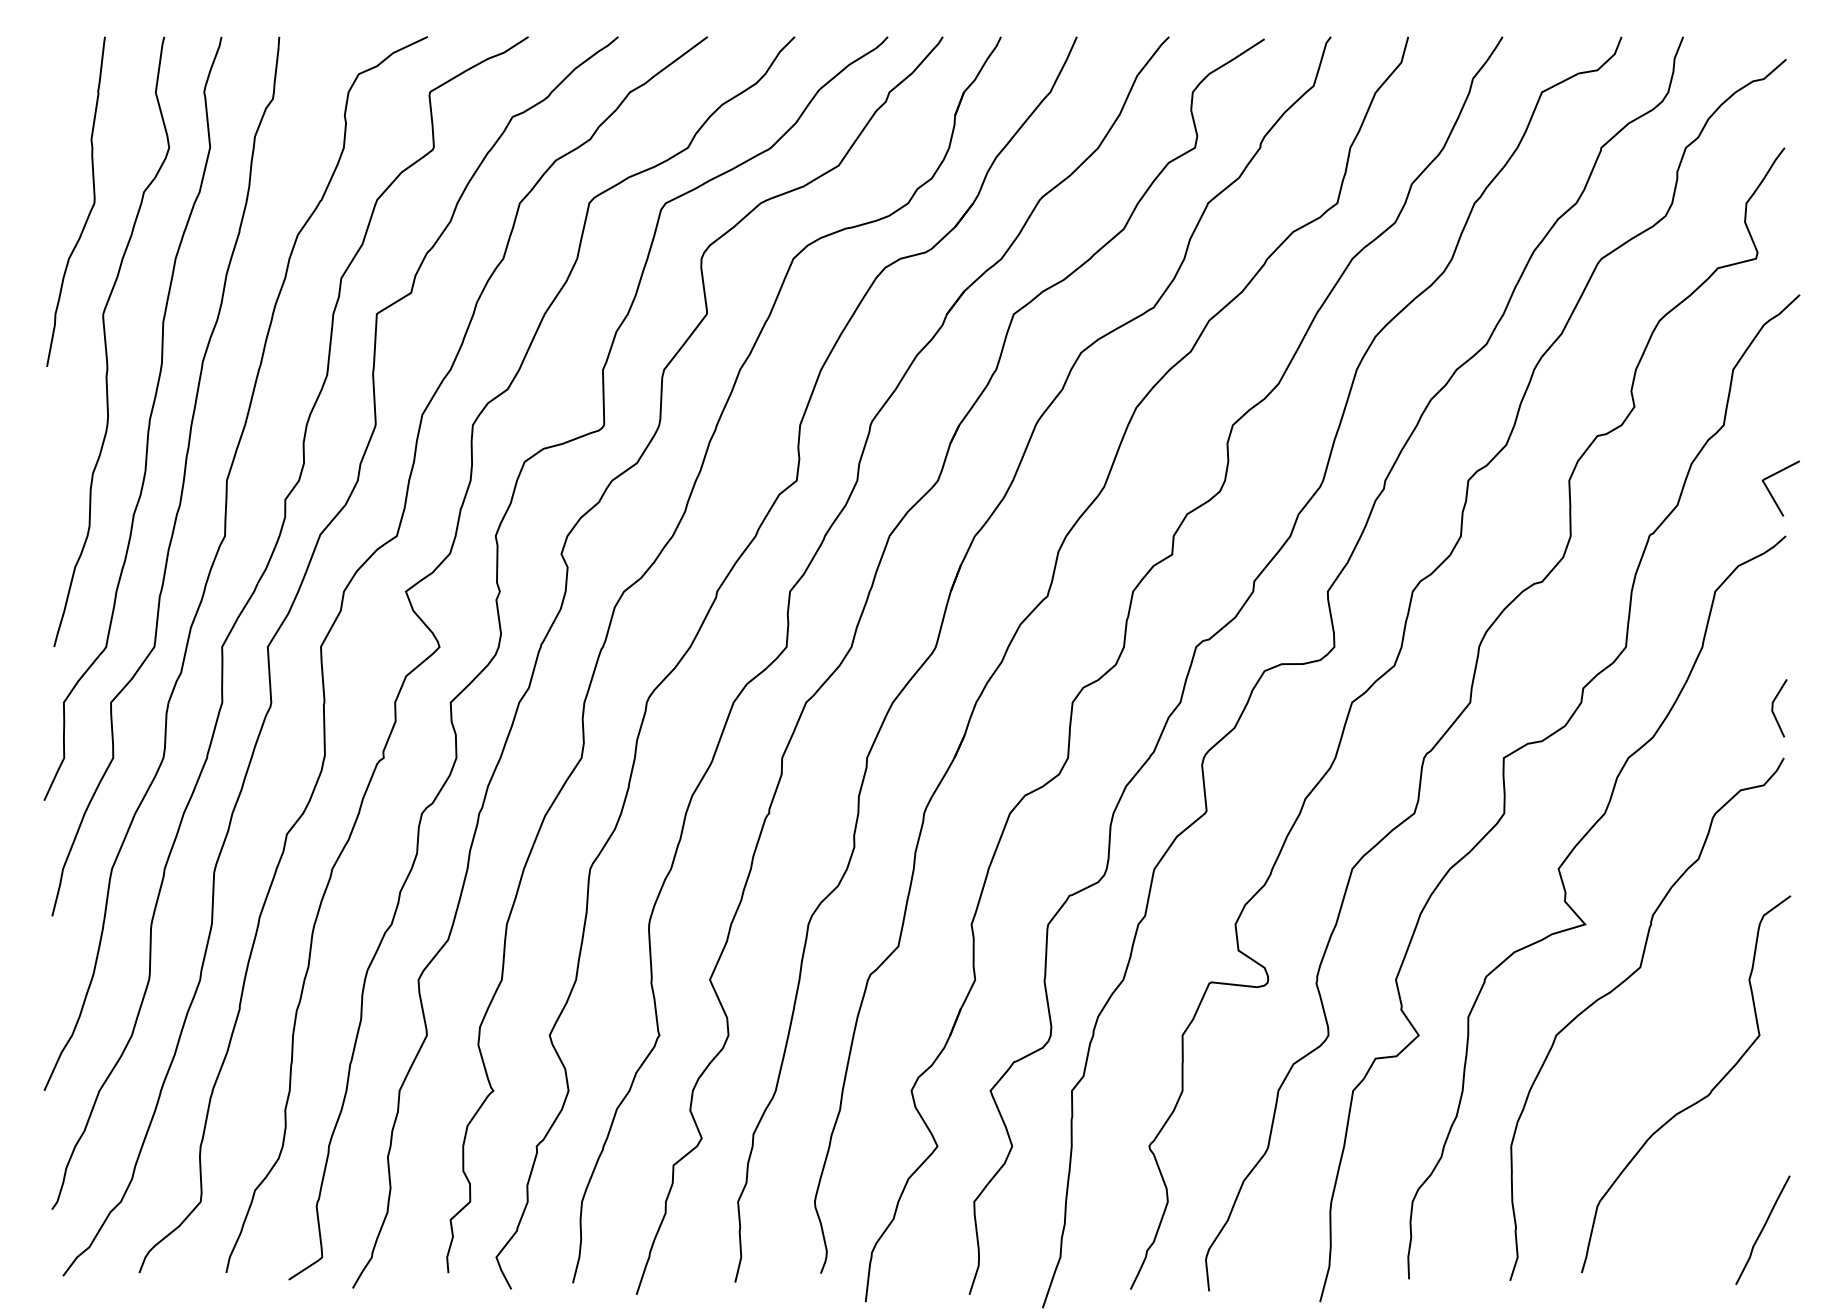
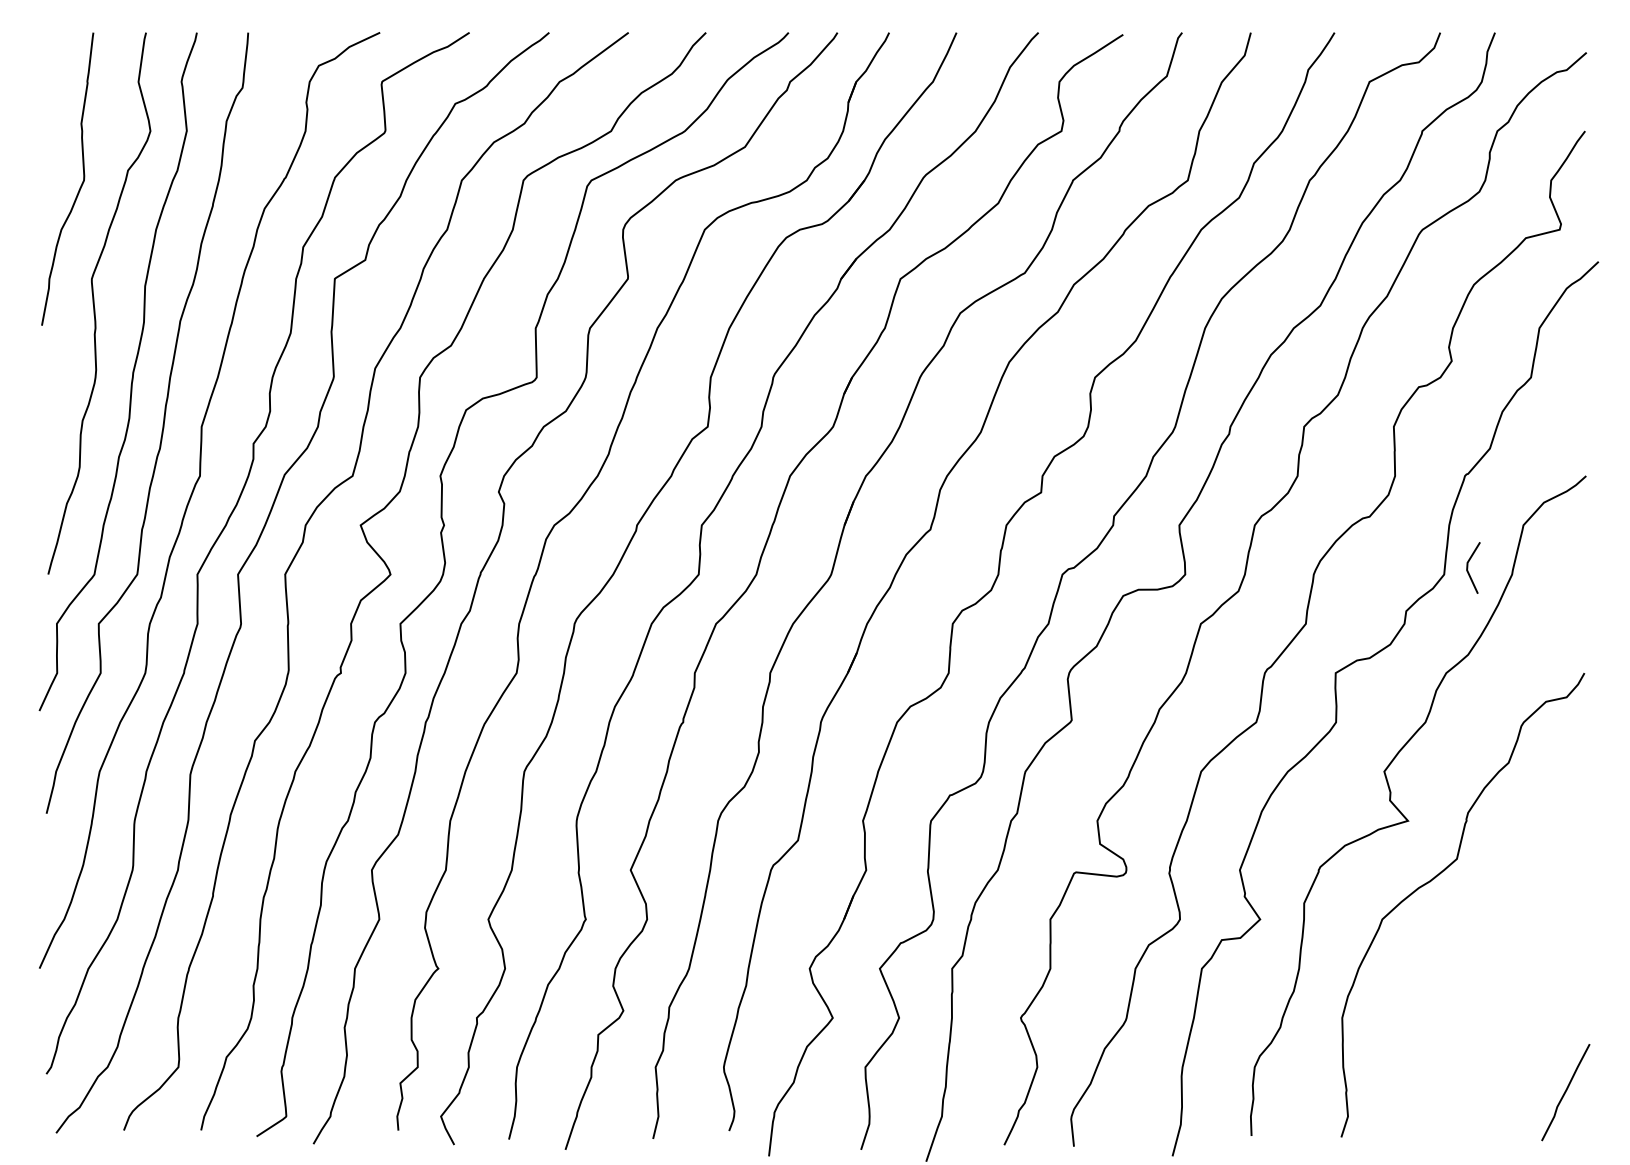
curve: (1772, 494) -> (1574, 439), removed
line: (1773, 707) -> (1468, 567), moved
curve: (1697, 1100) -> (1507, 977), removed

